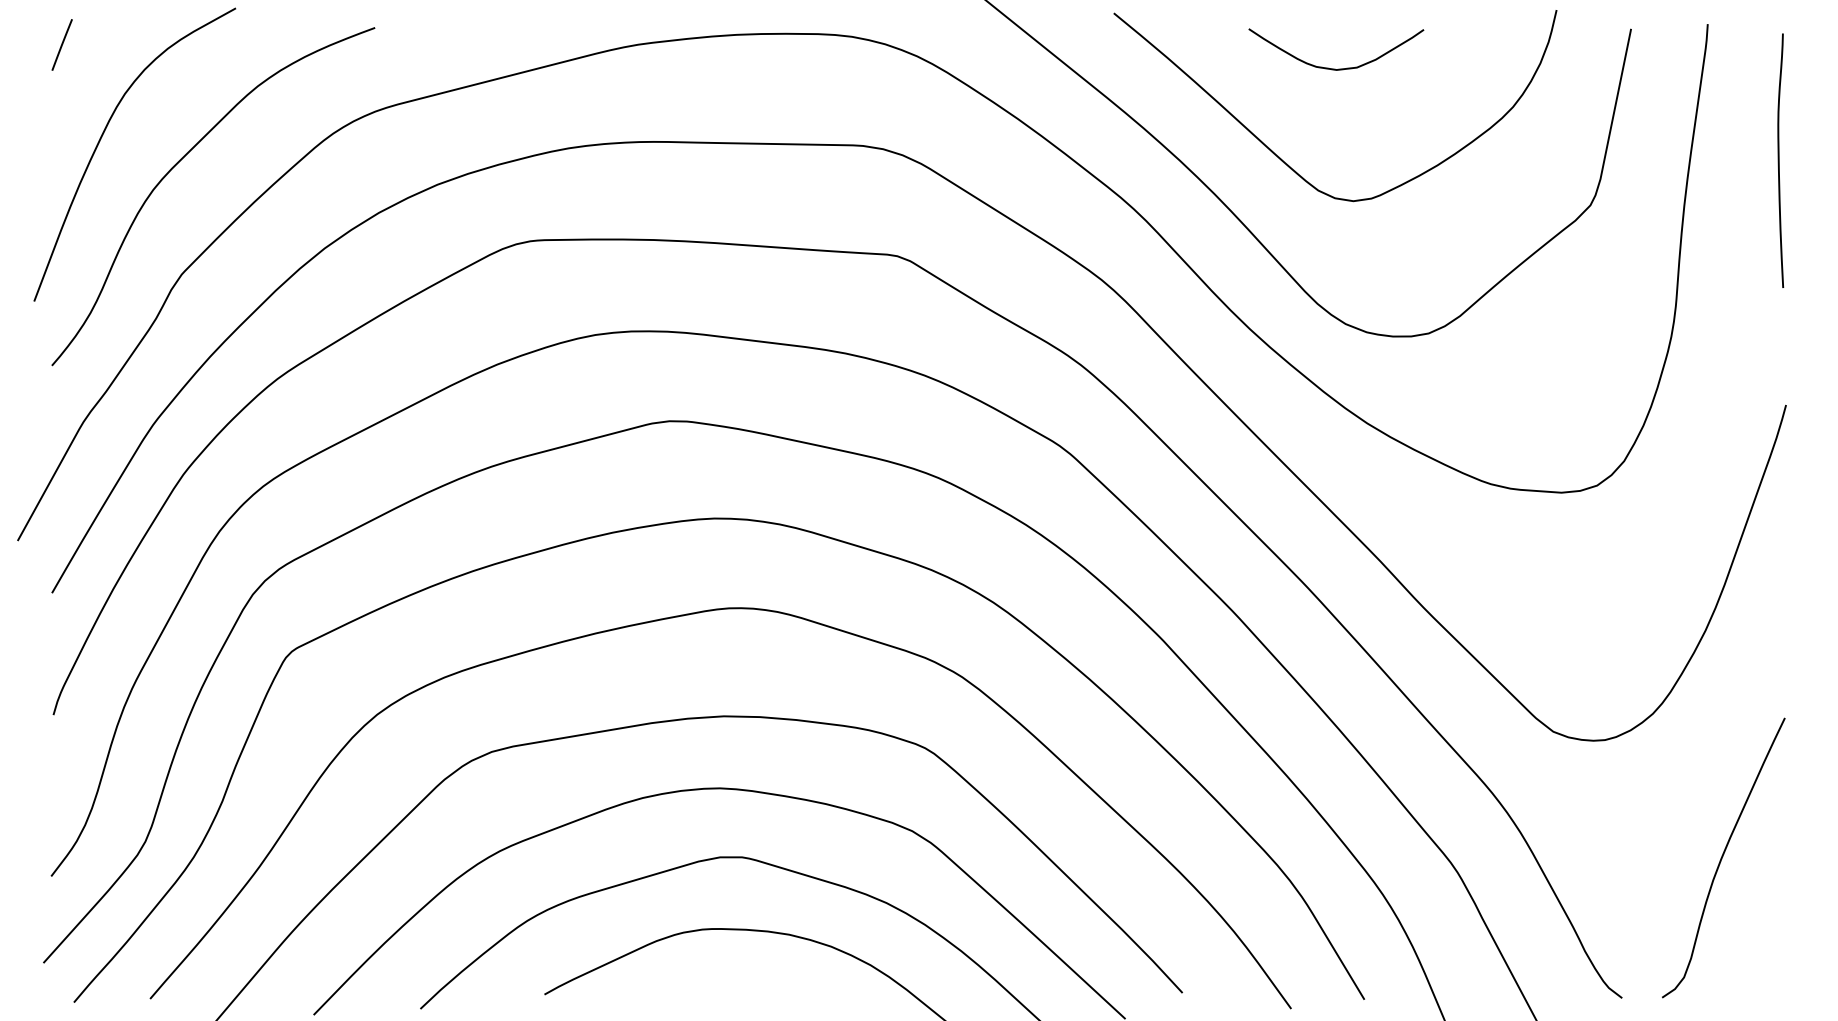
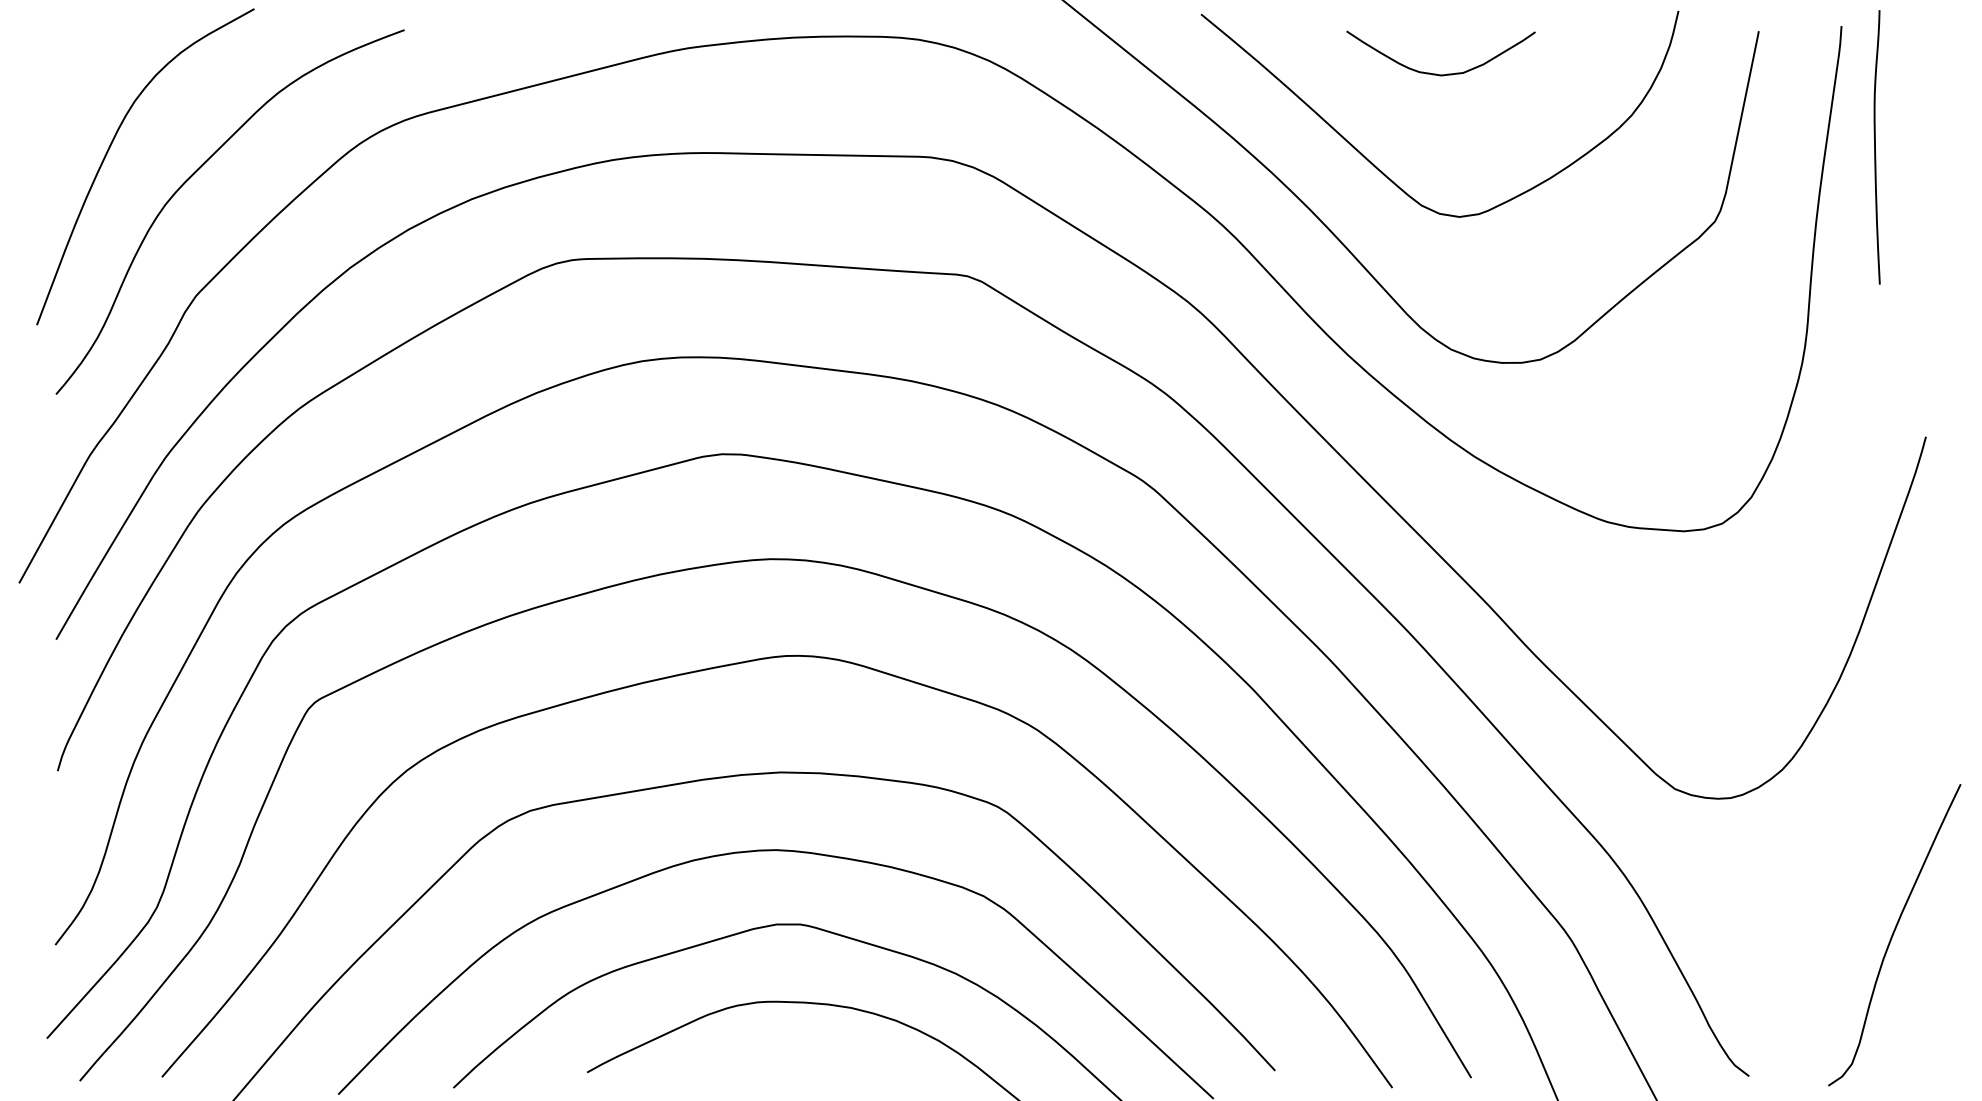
line: (61, 44) -> (66, 48), removed
curve: (1779, 160) -> (1875, 147), moved
curve: (1722, 858) -> (1893, 935), moved

